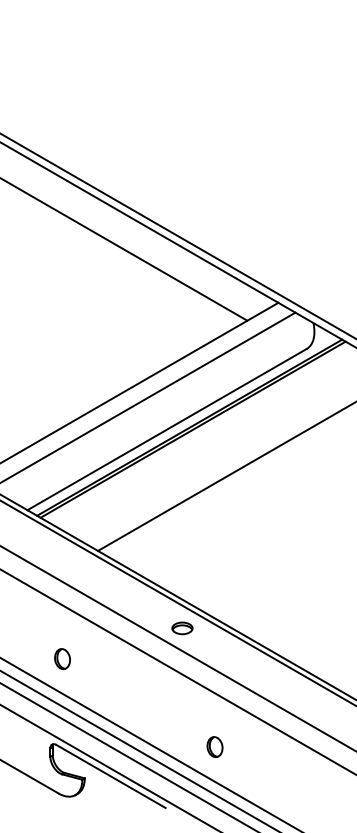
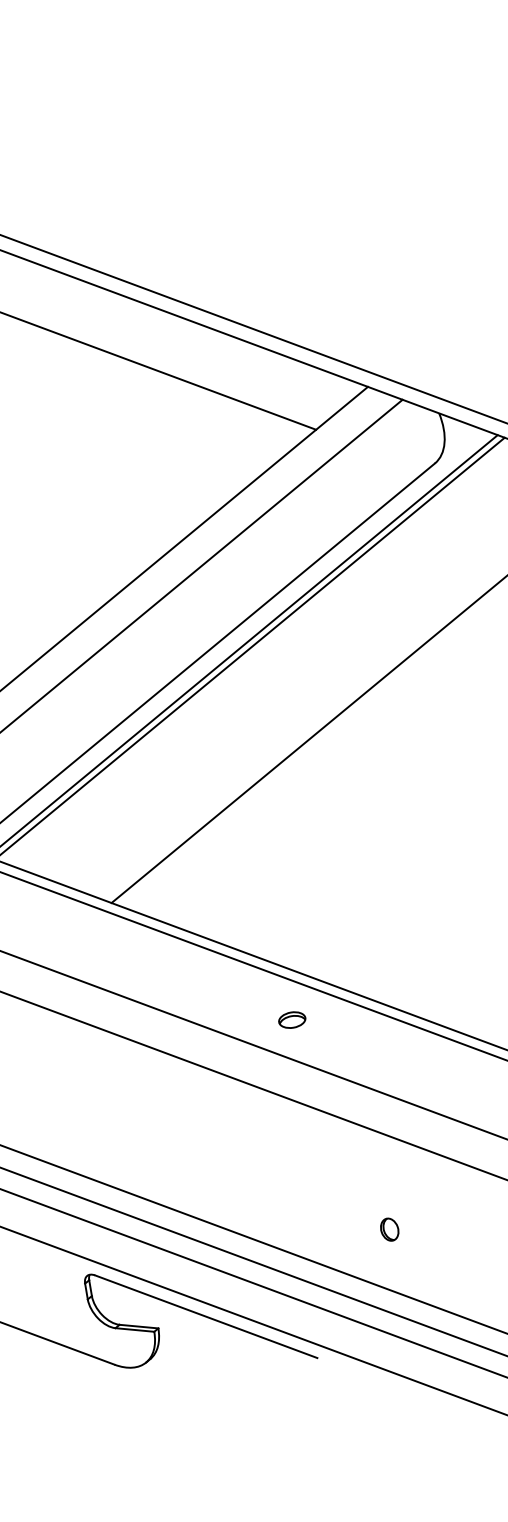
part: (182, 628) -> (292, 1020), size x0.7
part: (62, 658) -> (79, 1113), removed
part: (214, 746) -> (388, 1228), size x0.6

